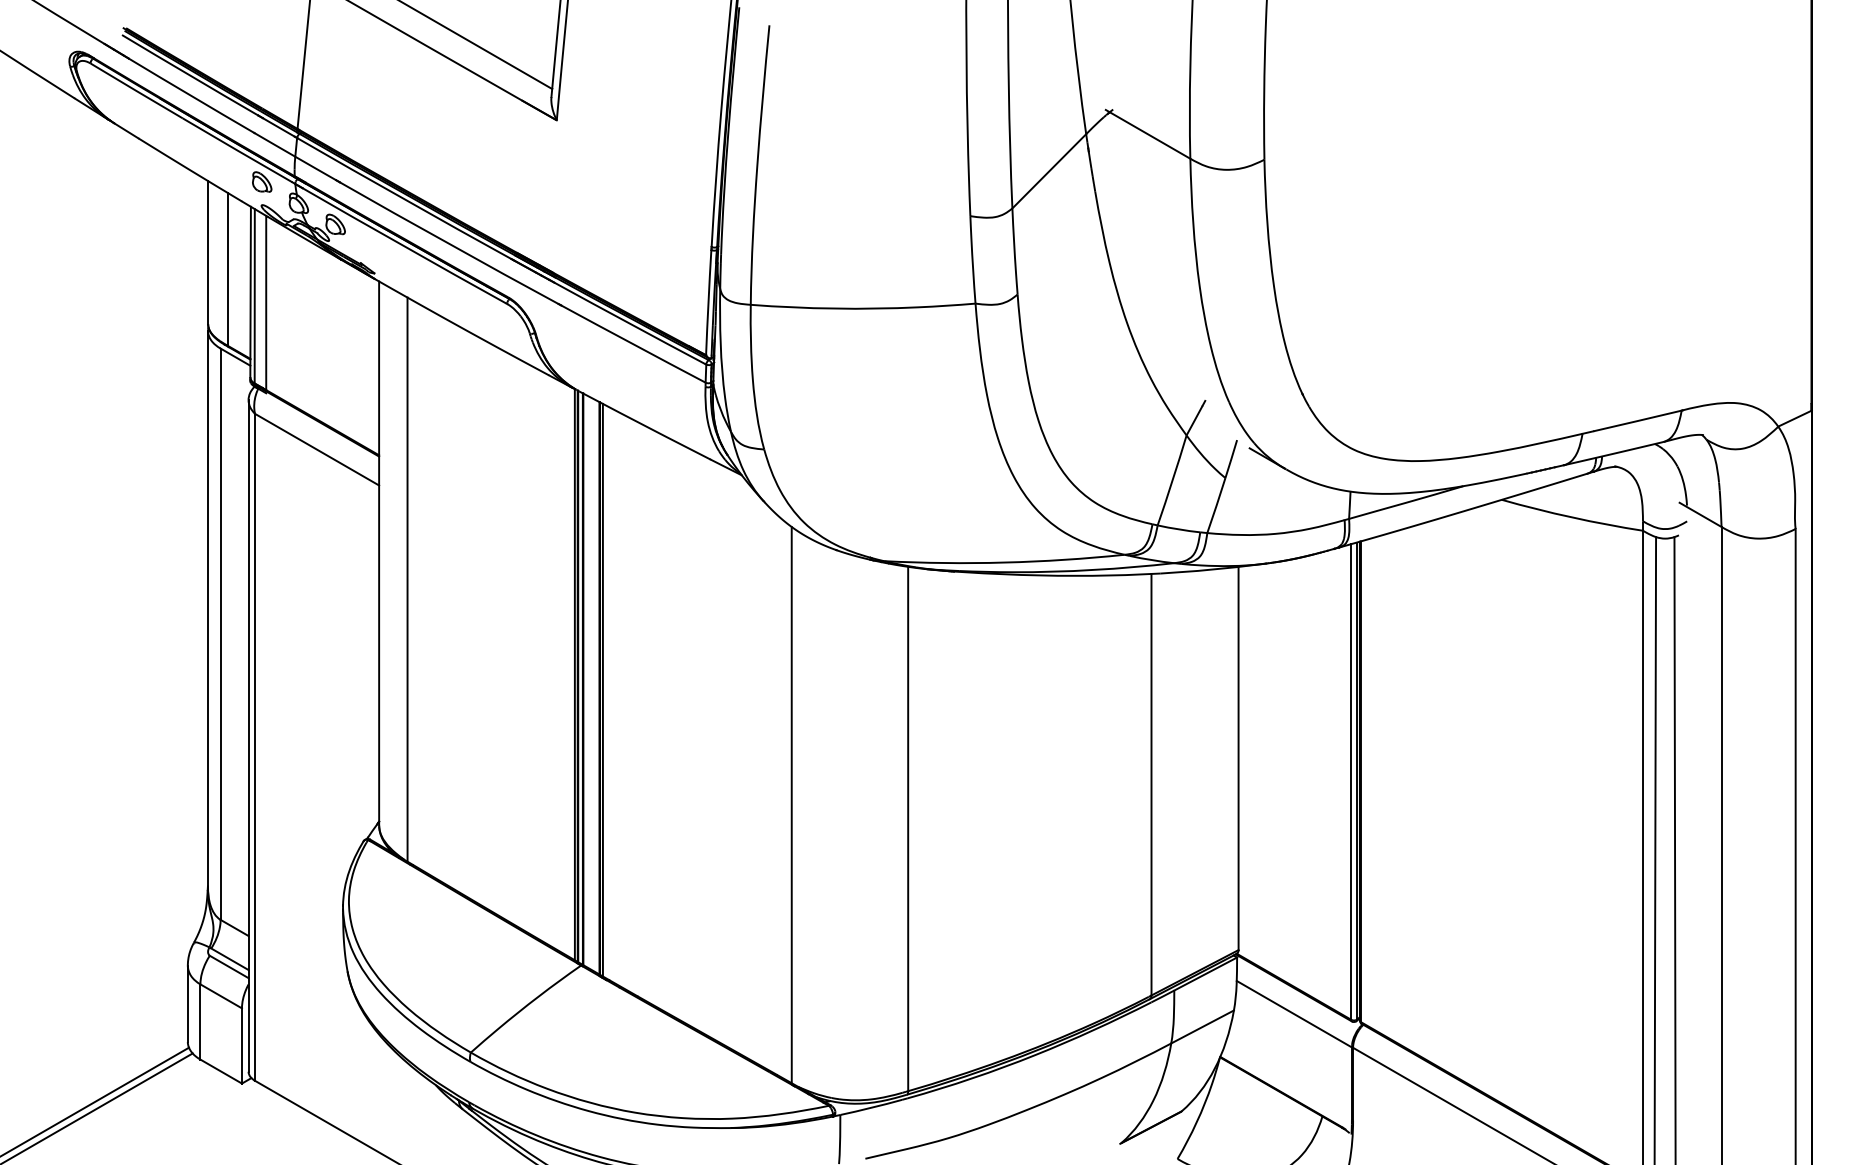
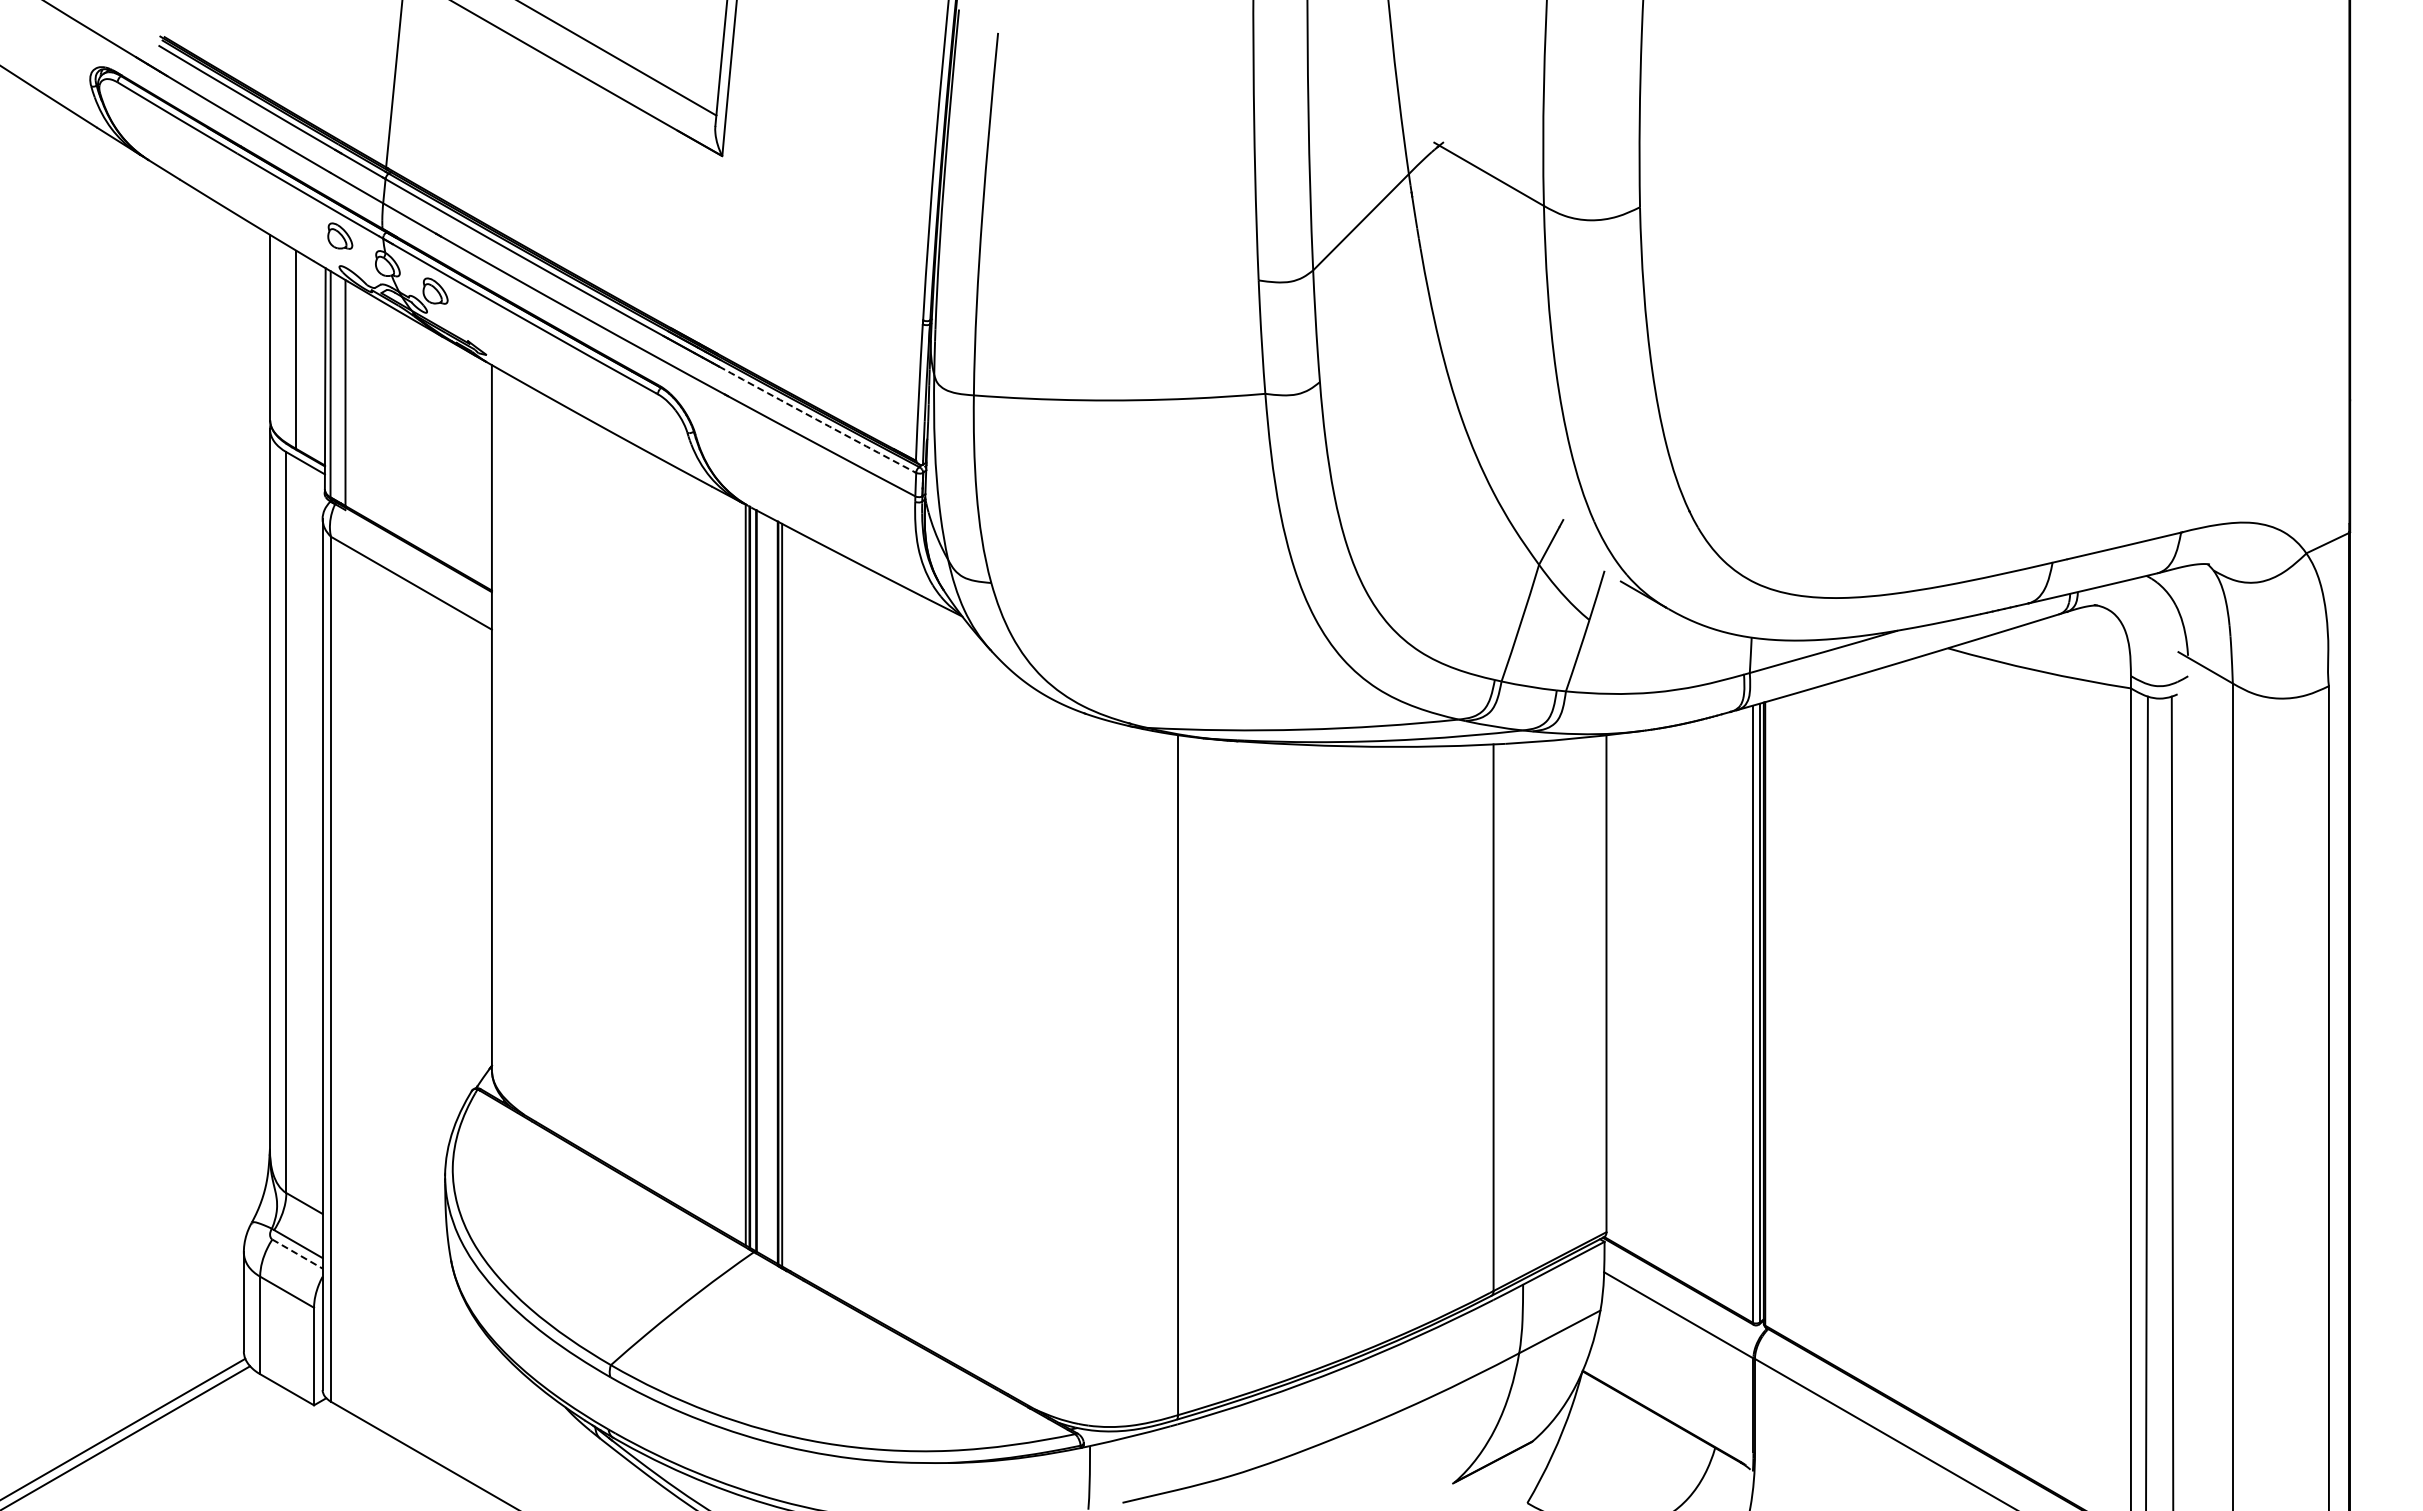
arc: (630, 323) -> (817, 419), solid -> dashed
line: (407, 579) -> (528, 751), removed
line: (791, 804) -> (1026, 1043), removed
line: (229, 967) -> (297, 1254), solid -> dashed

